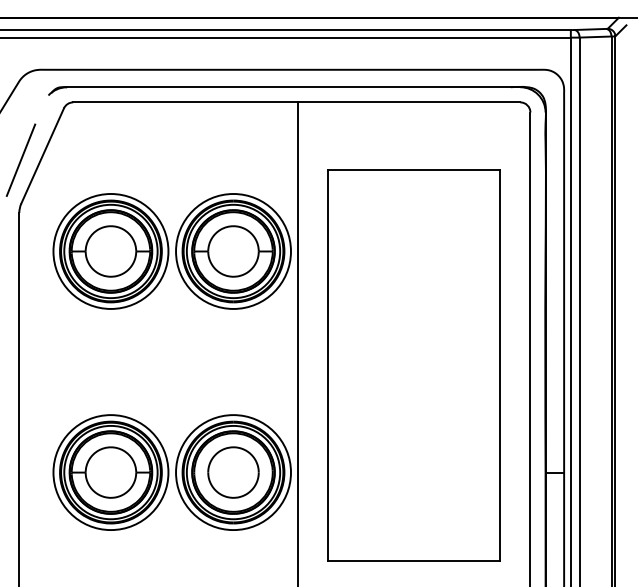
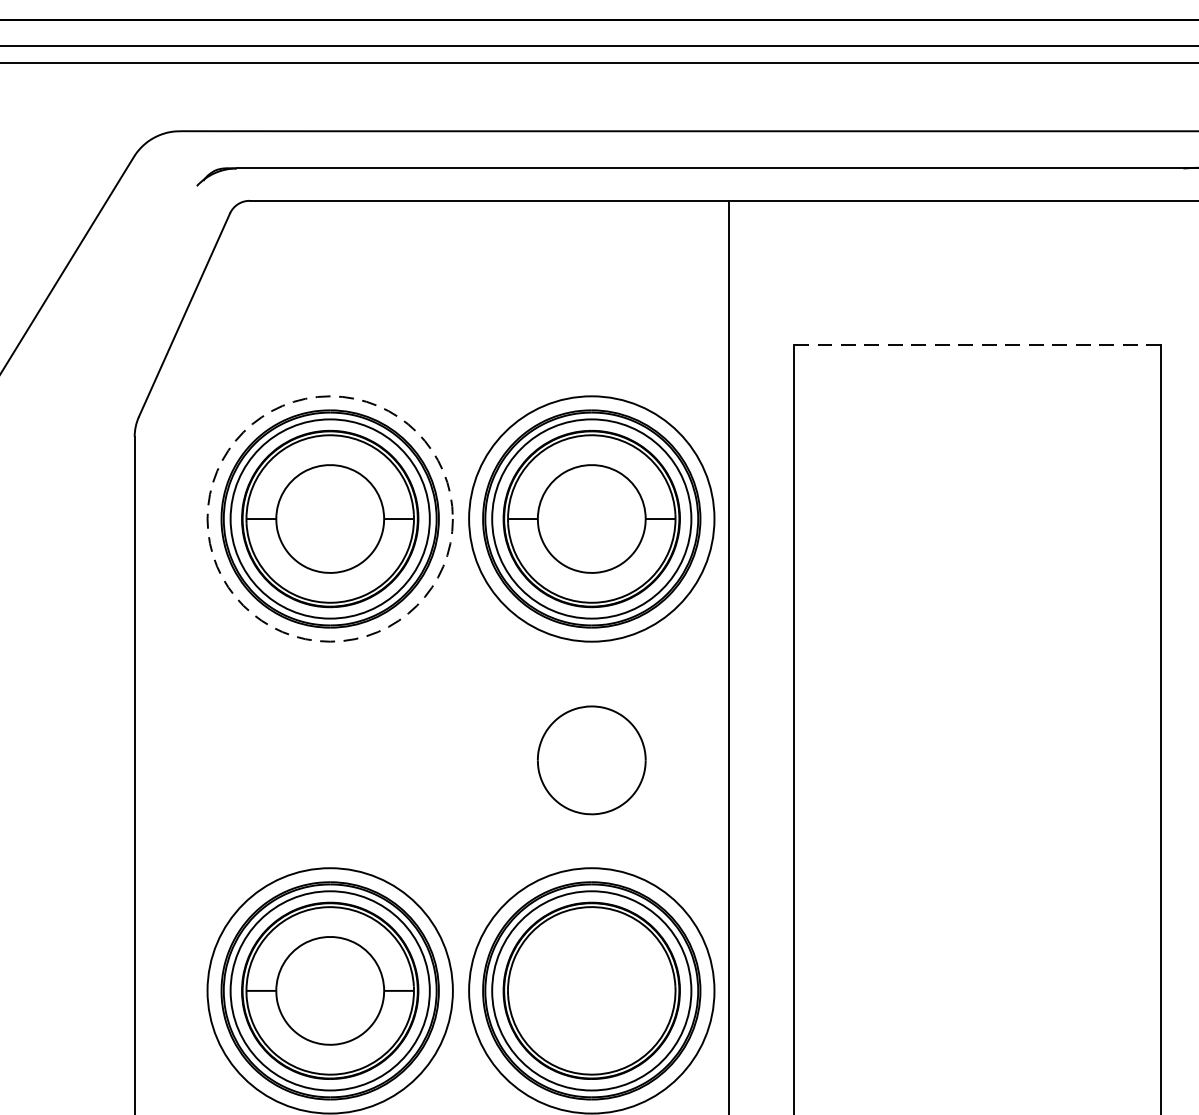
line: (20, 159) -> (137, 322), removed
line: (414, 170) -> (978, 346), solid -> dashed
circle: (110, 251) -> (329, 519), solid -> dashed
part: (233, 472) -> (591, 760), moved

